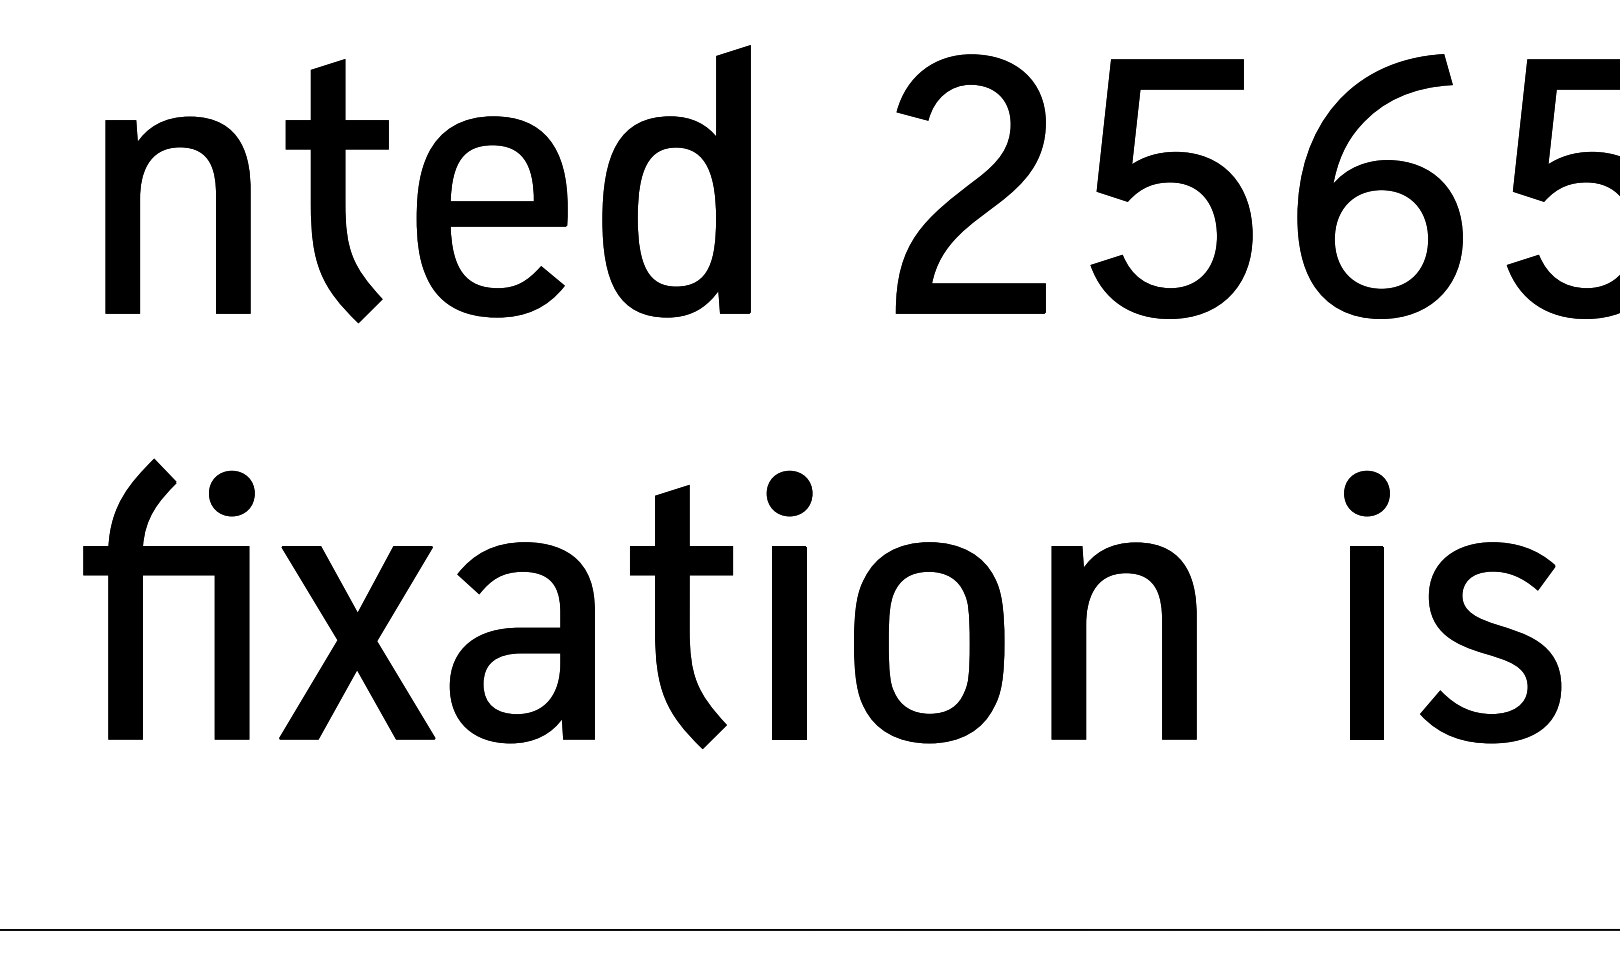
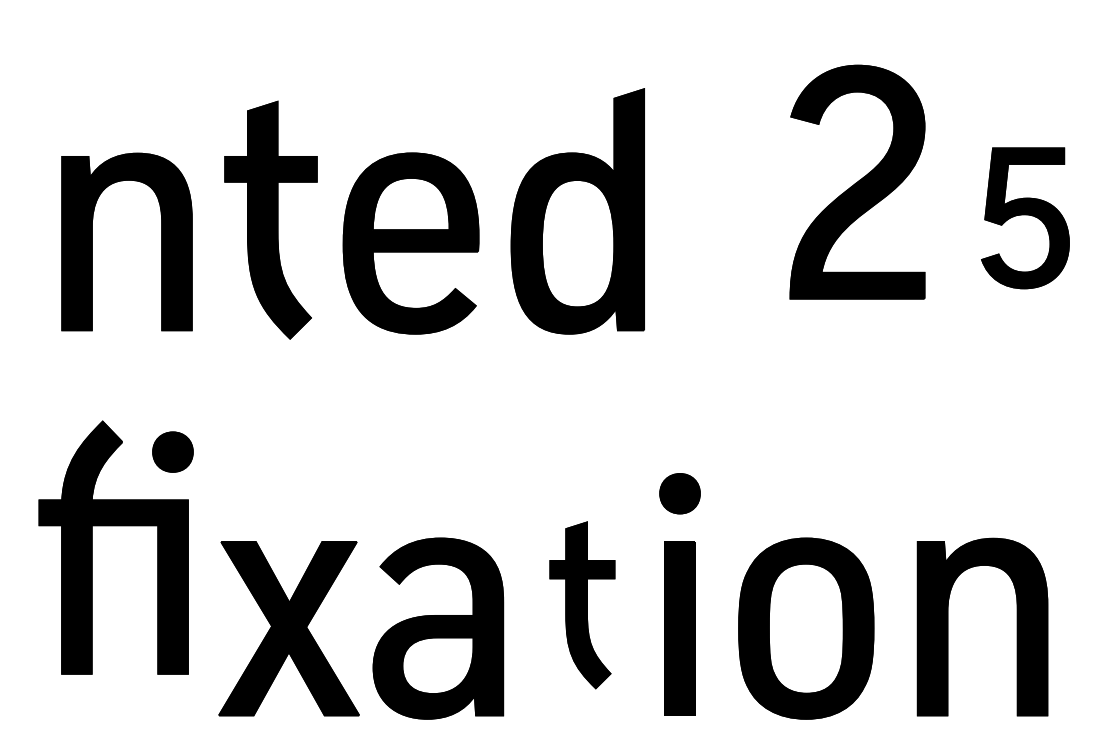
part: (970, 183) -> (857, 181), moved
part: (1171, 188) -> (1025, 217), size x0.6
part: (168, 575) -> (115, 526), moved
part: (681, 616) -> (582, 604), size x0.7

